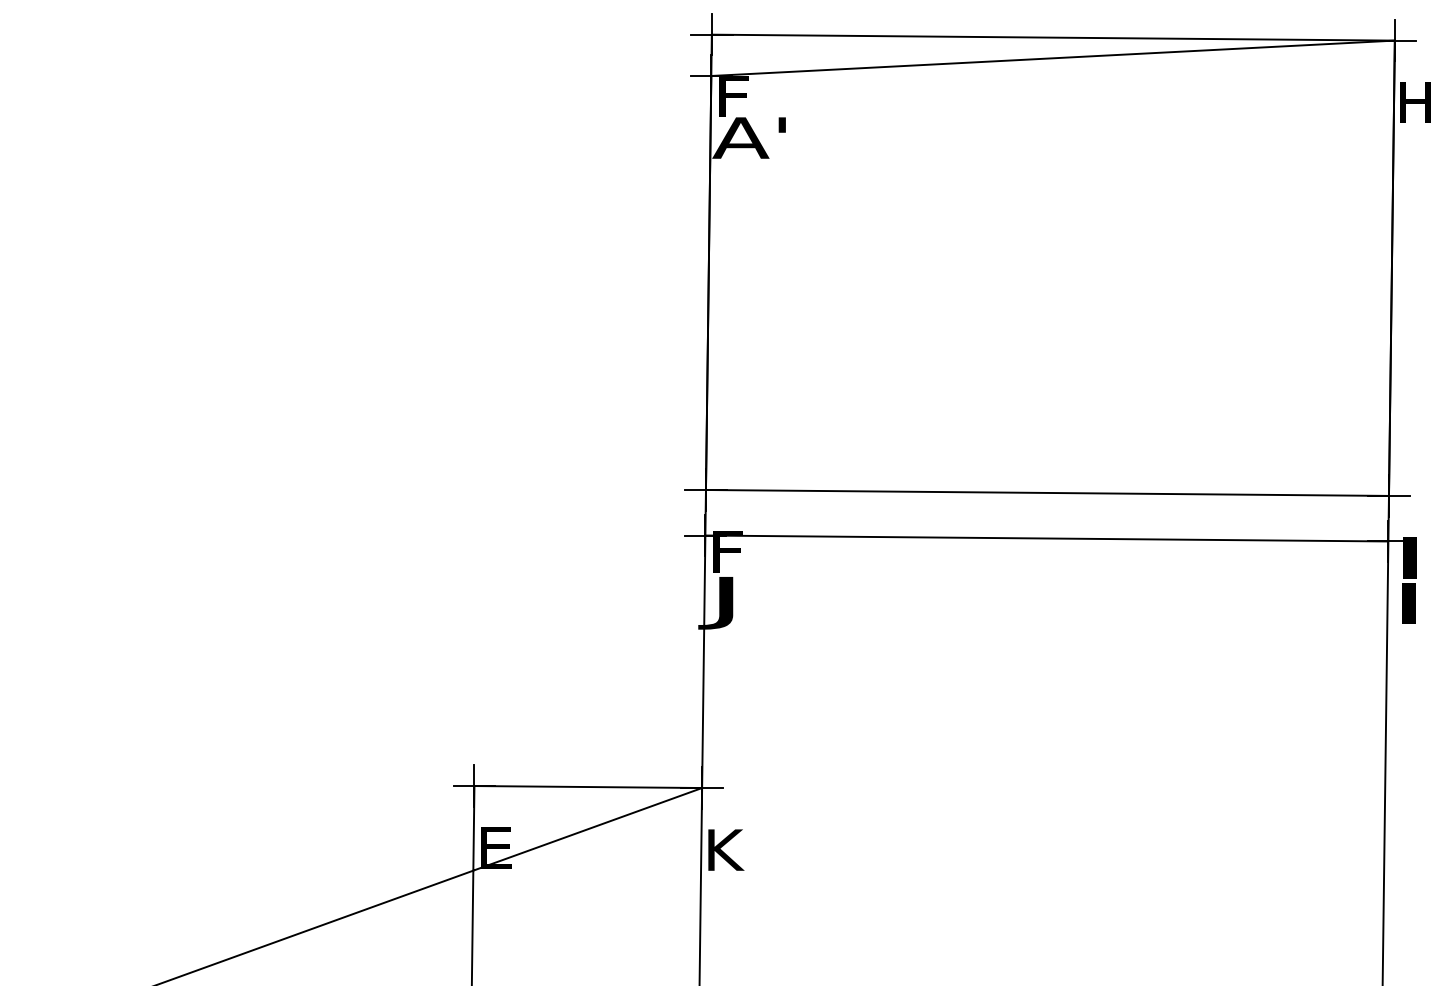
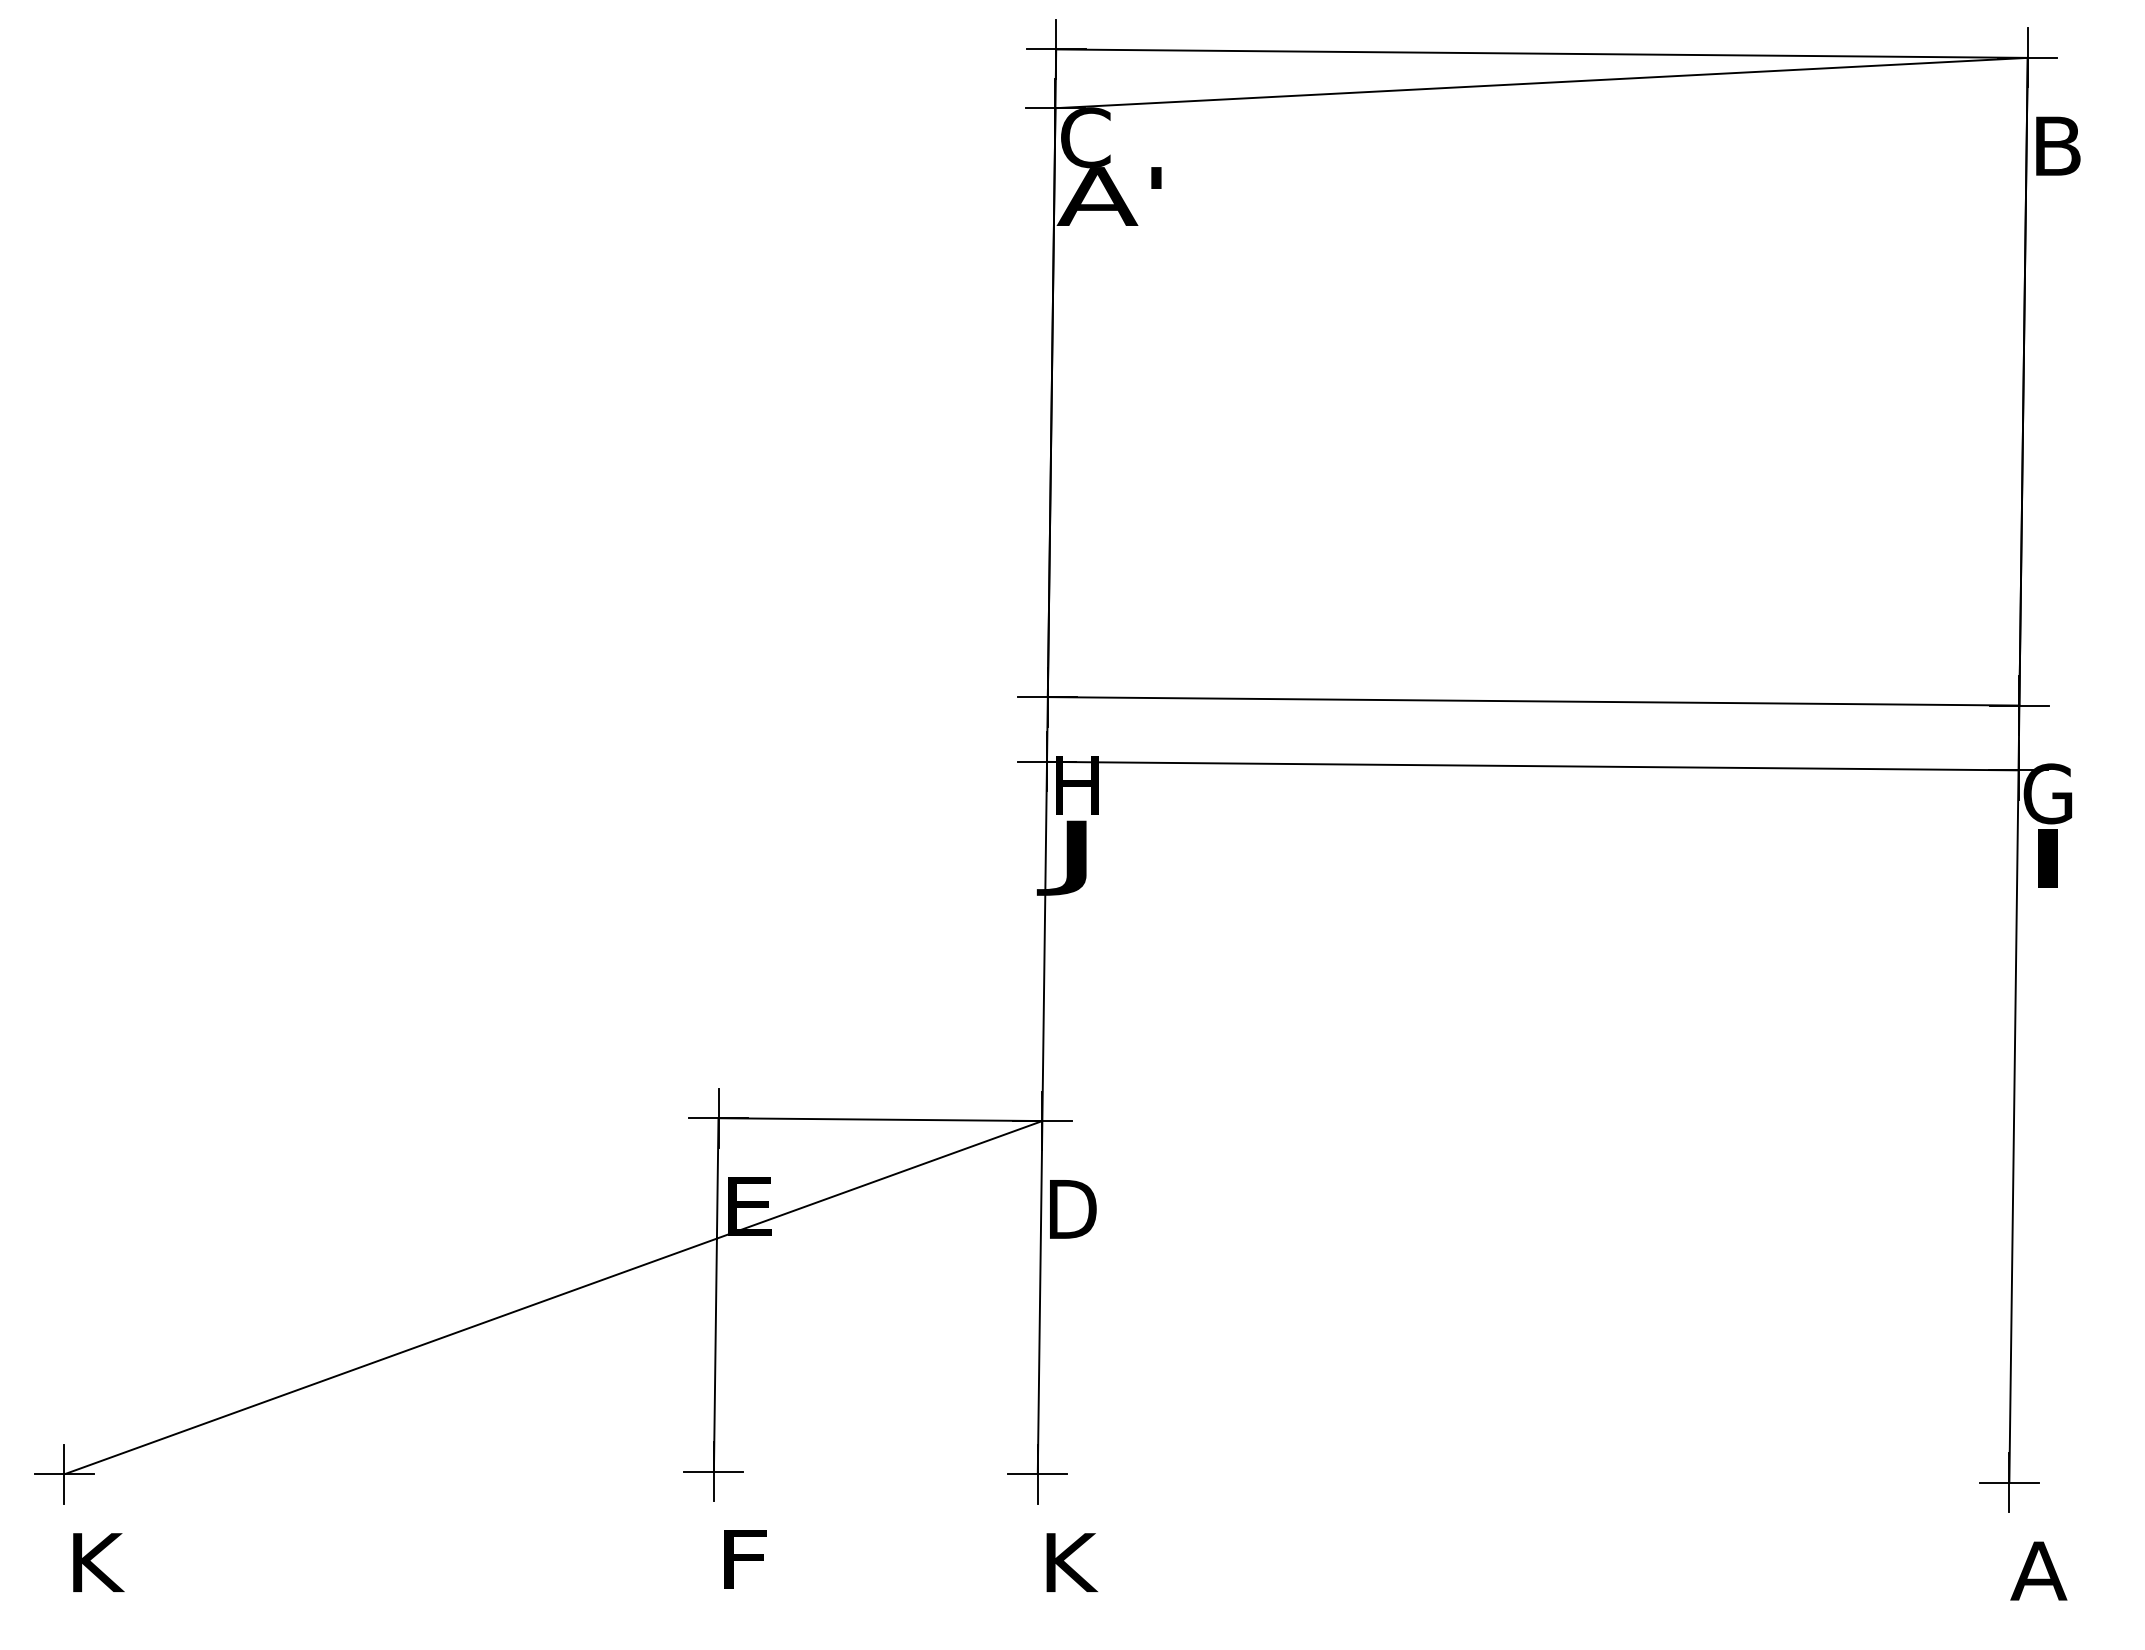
text: (732, 96) -> (1085, 137), F -> C
text: (1416, 102) -> (2058, 145), H -> B
text: (727, 552) -> (1078, 785), F -> H
text: (1408, 557) -> (2047, 793), I -> G
text: (726, 850) -> (1076, 1209), K -> D

